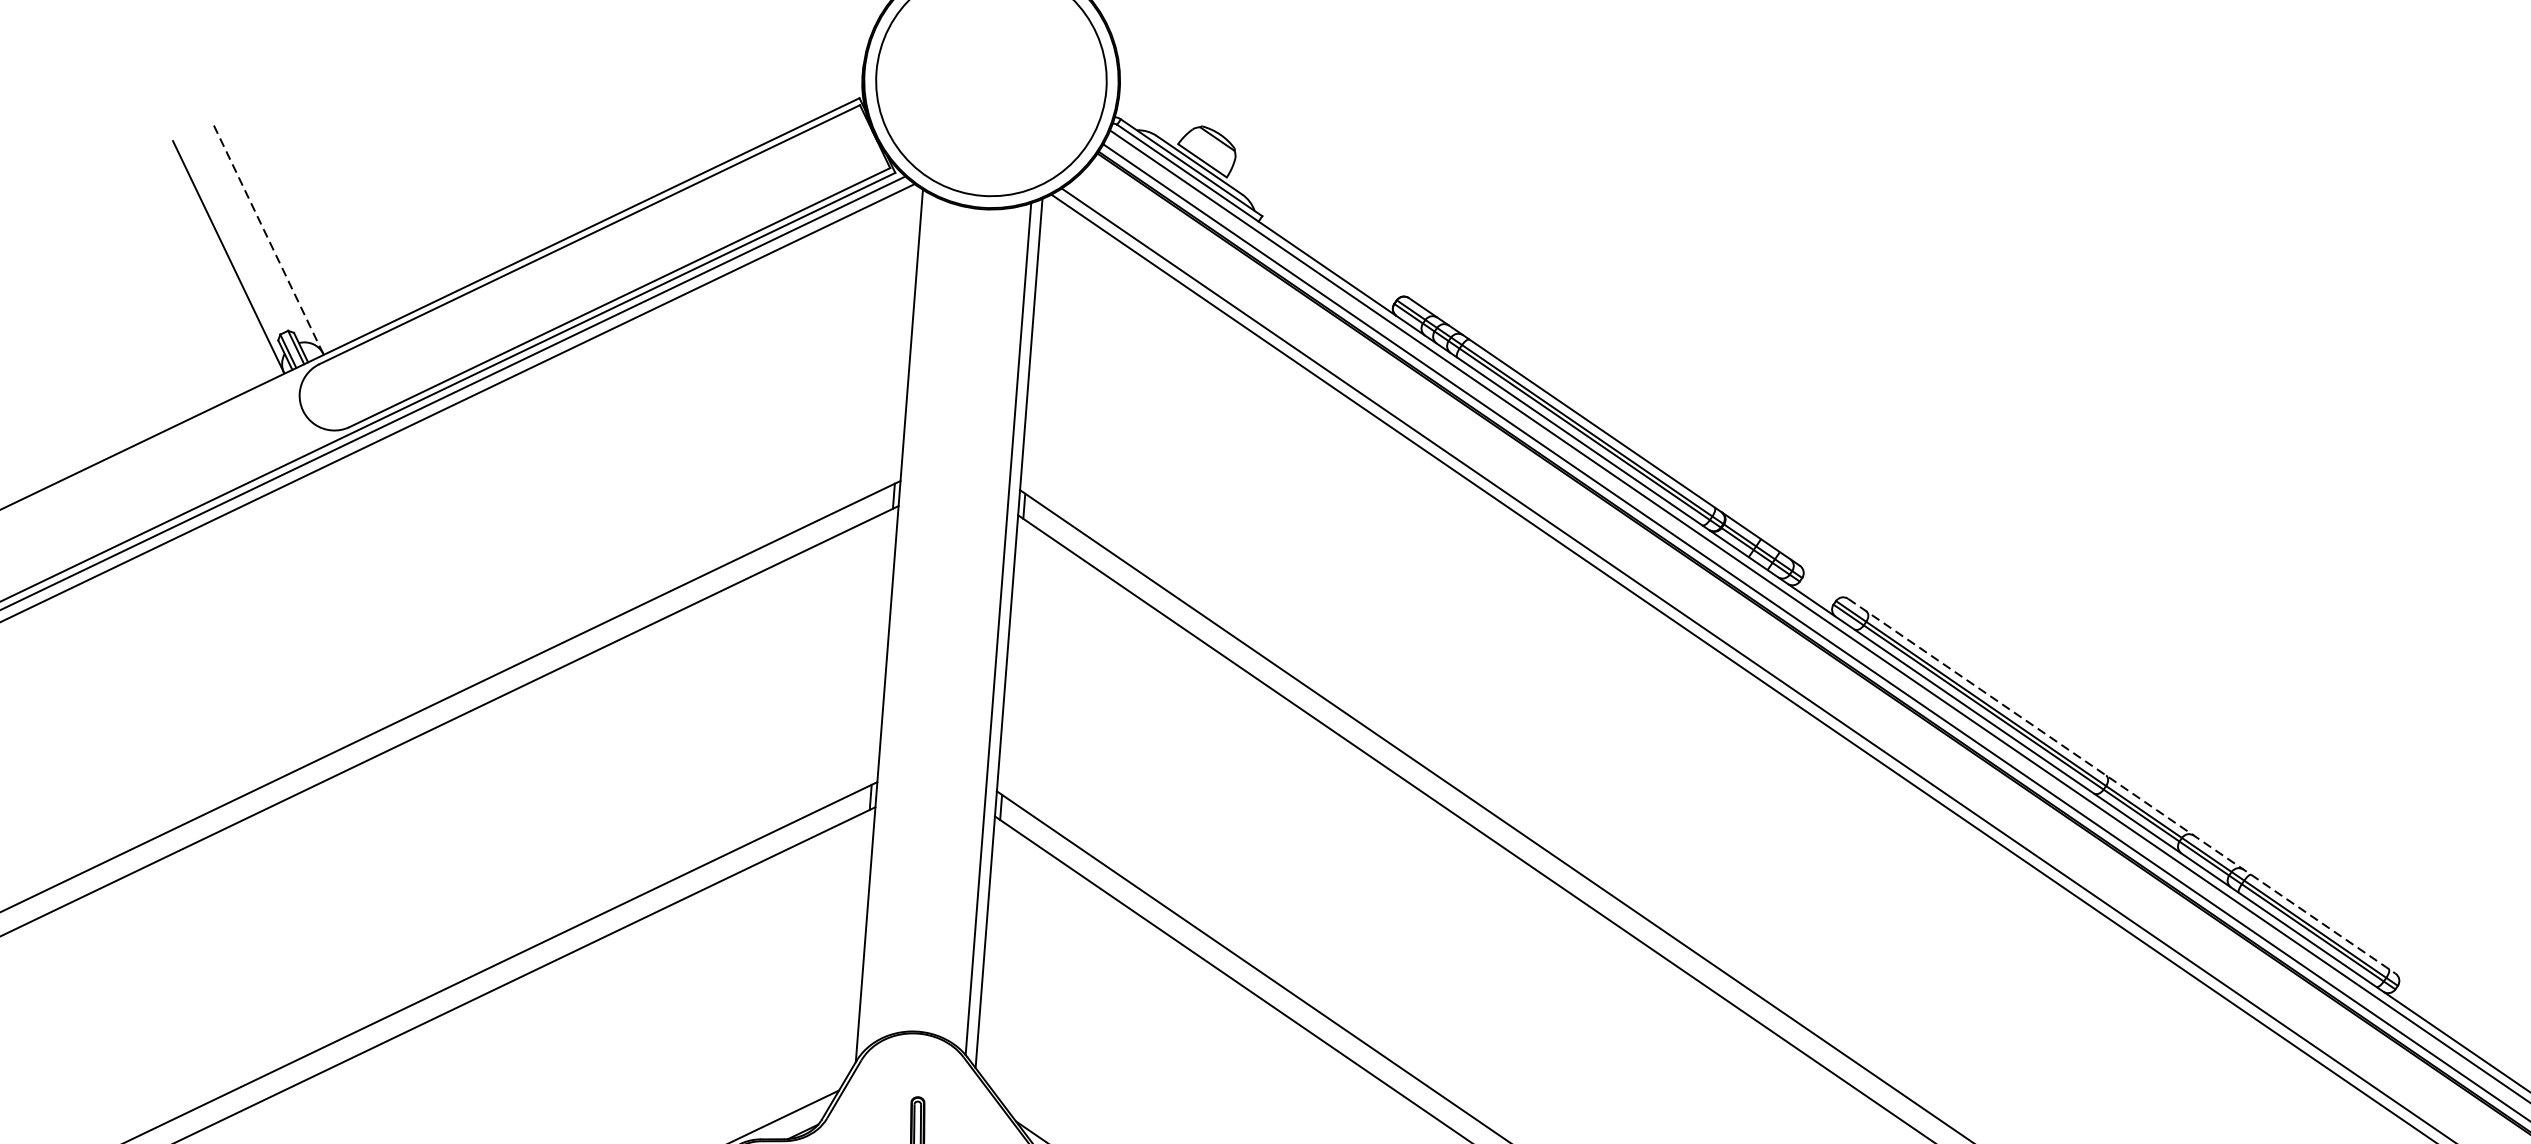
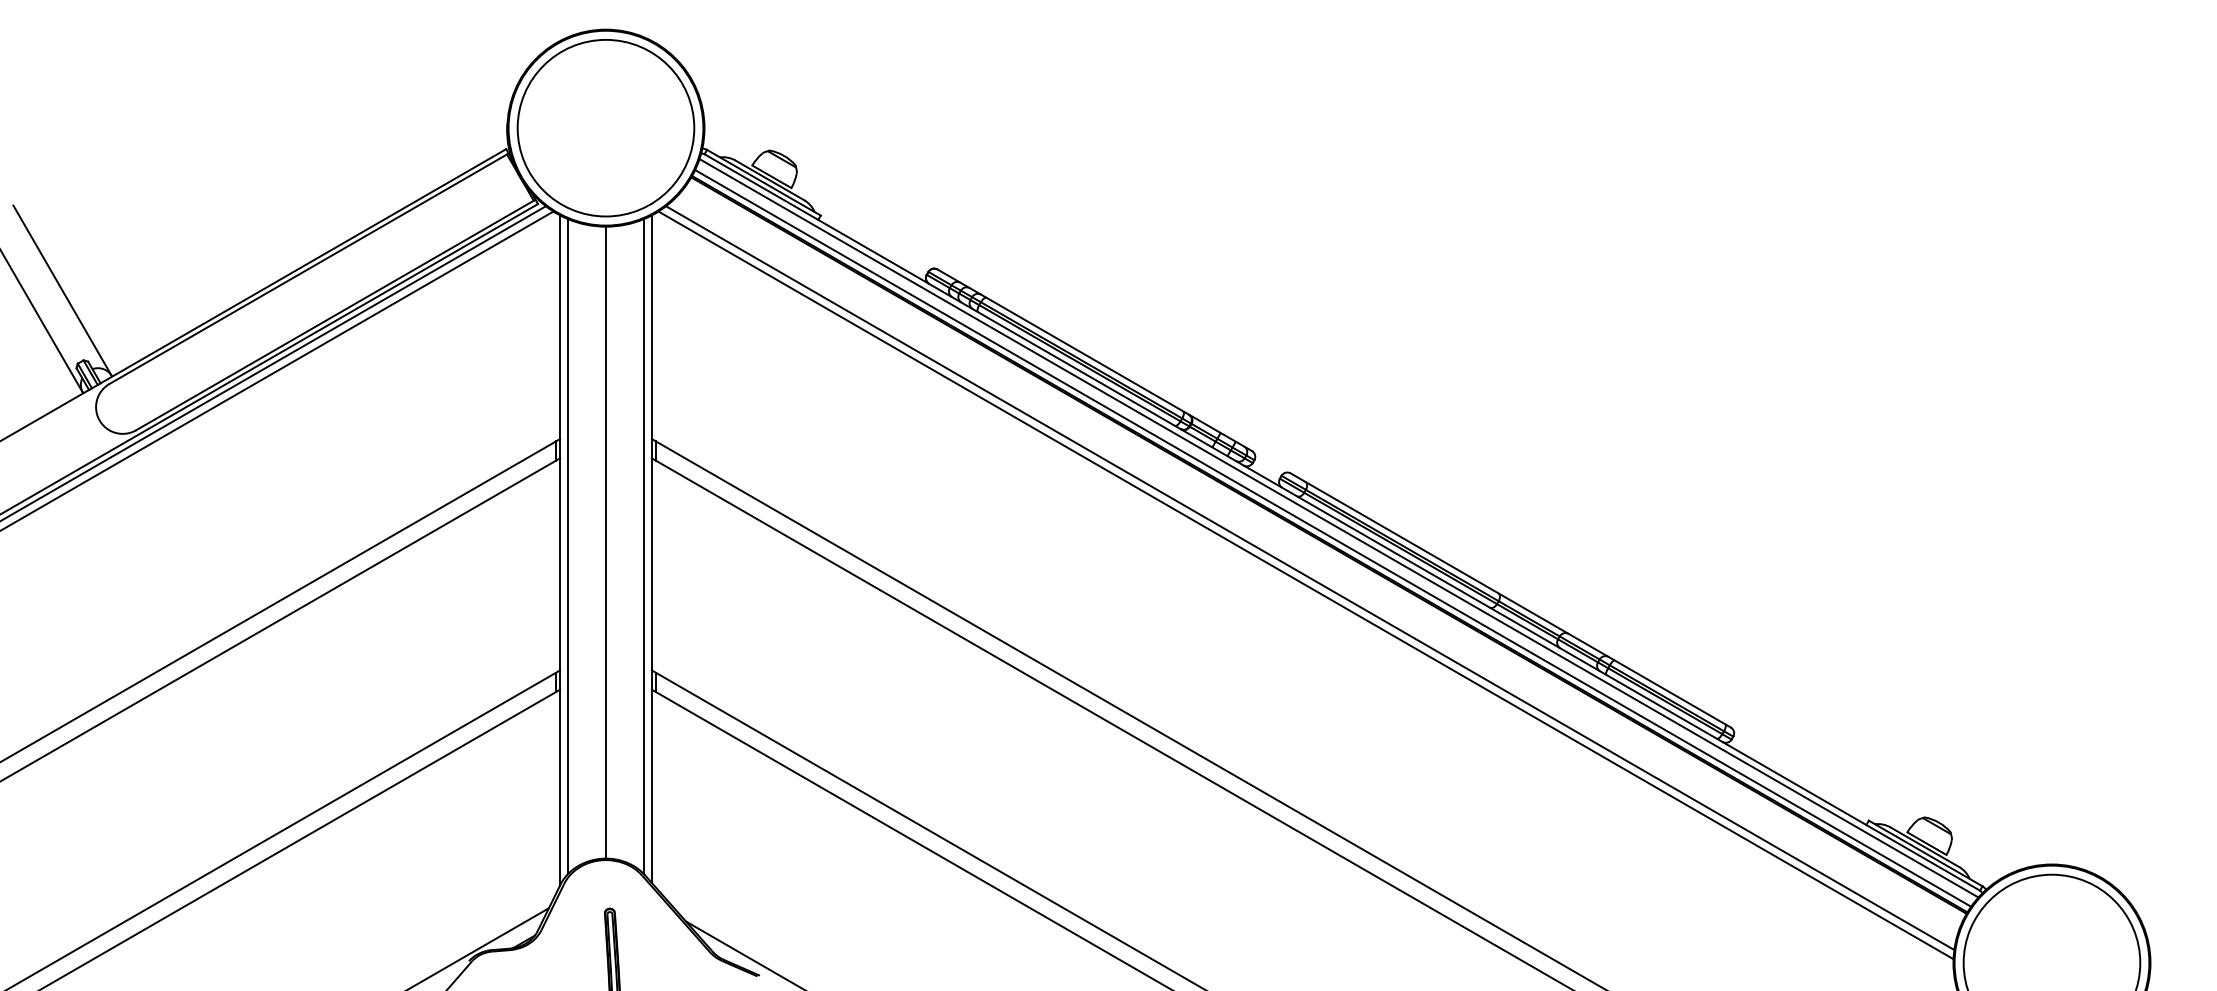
line: (267, 237) -> (62, 290), dashed -> solid
line: (949, 620) -> (605, 542), added
line: (900, 621) -> (568, 546), added
line: (2122, 786) -> (1511, 600), dashed -> solid

